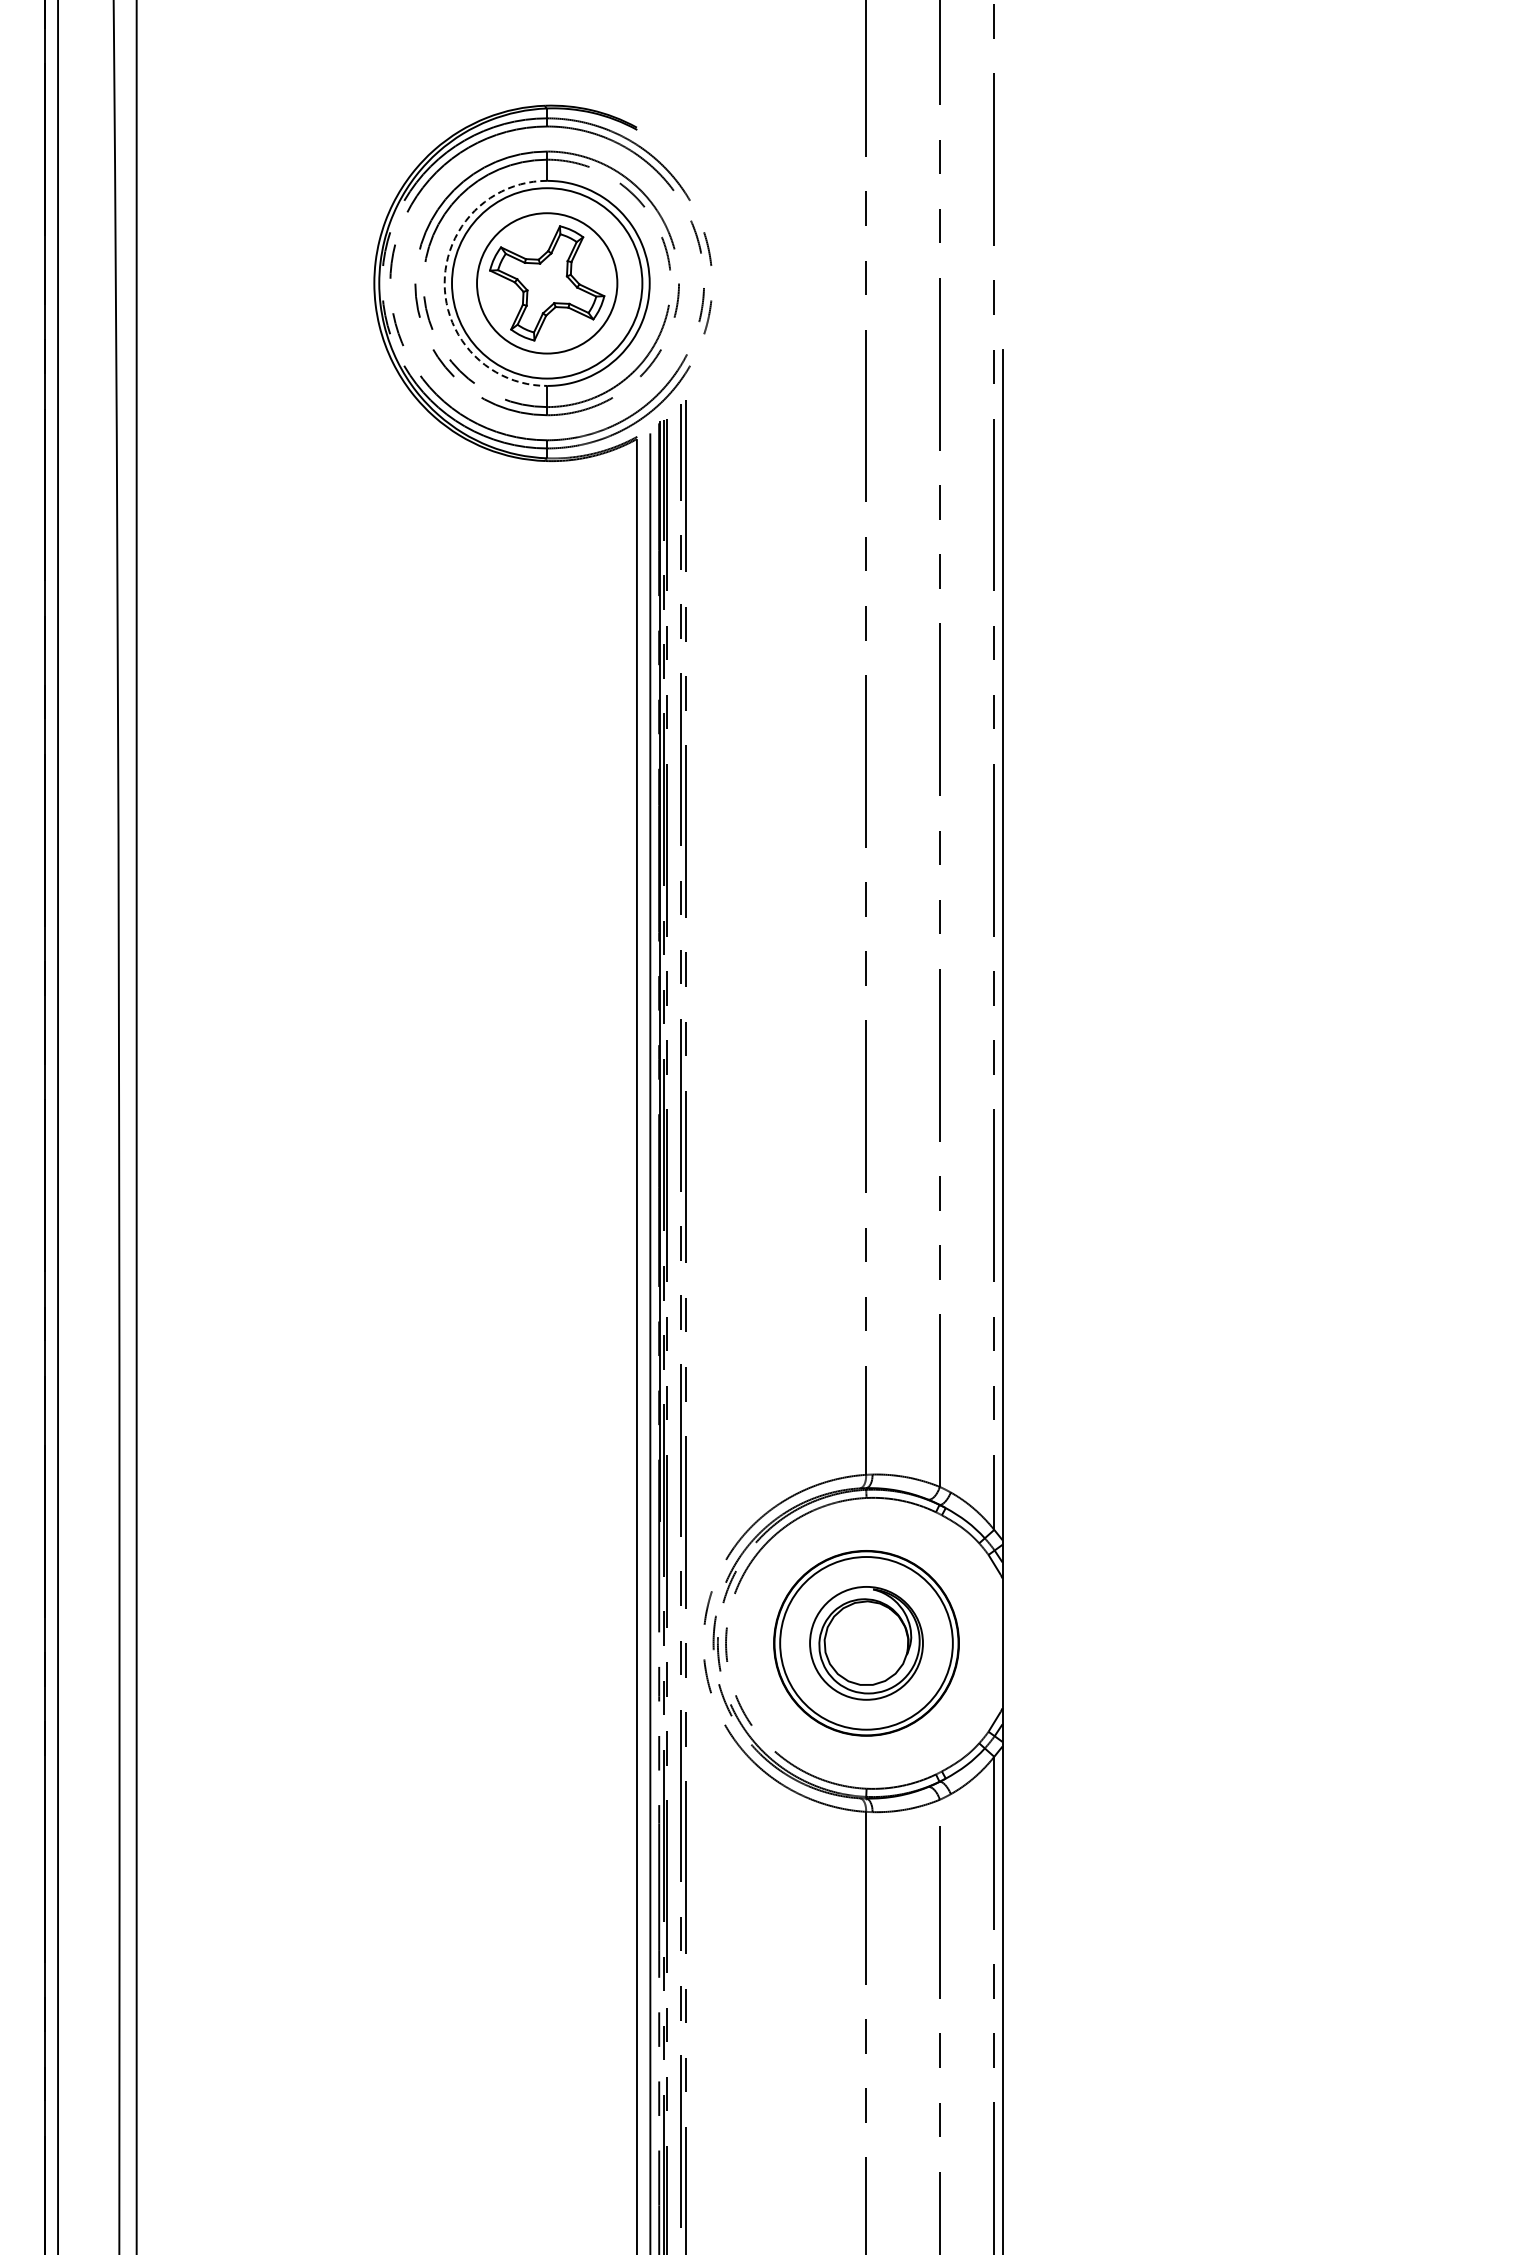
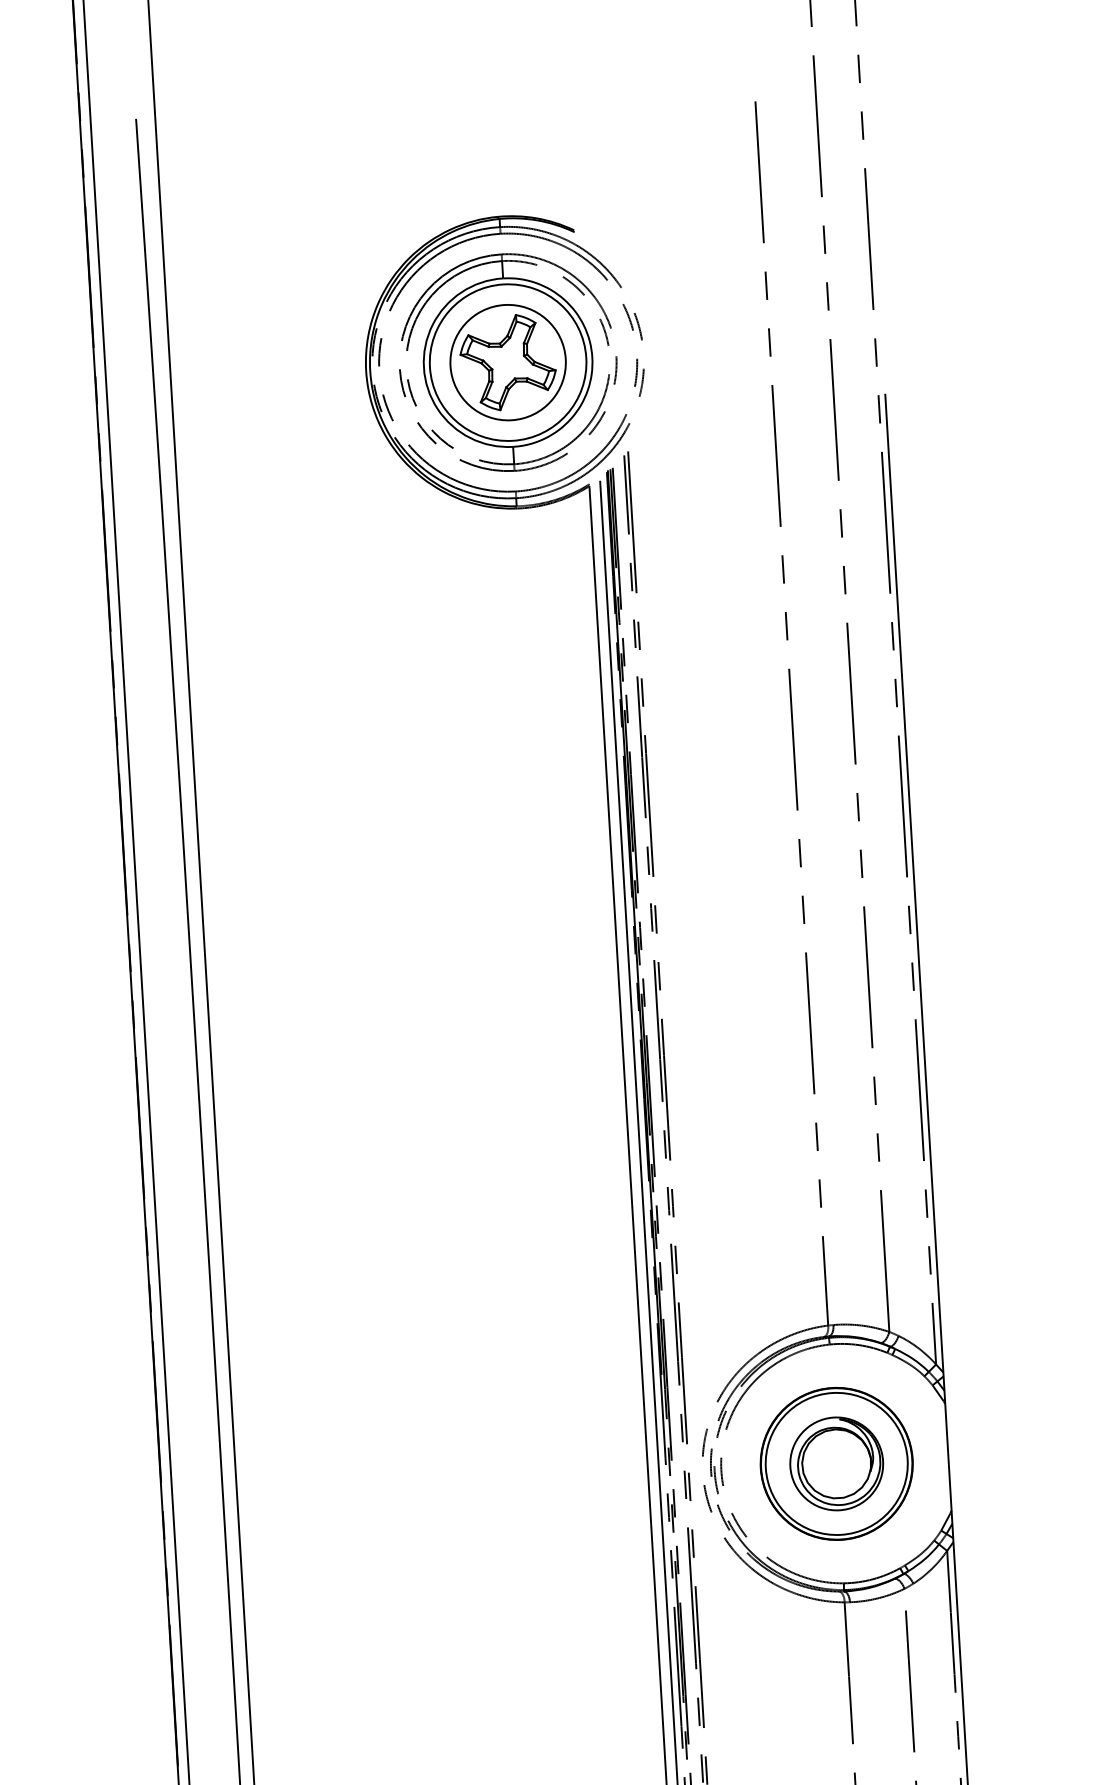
arc: (444, 283) -> (423, 367), dashed -> solid

